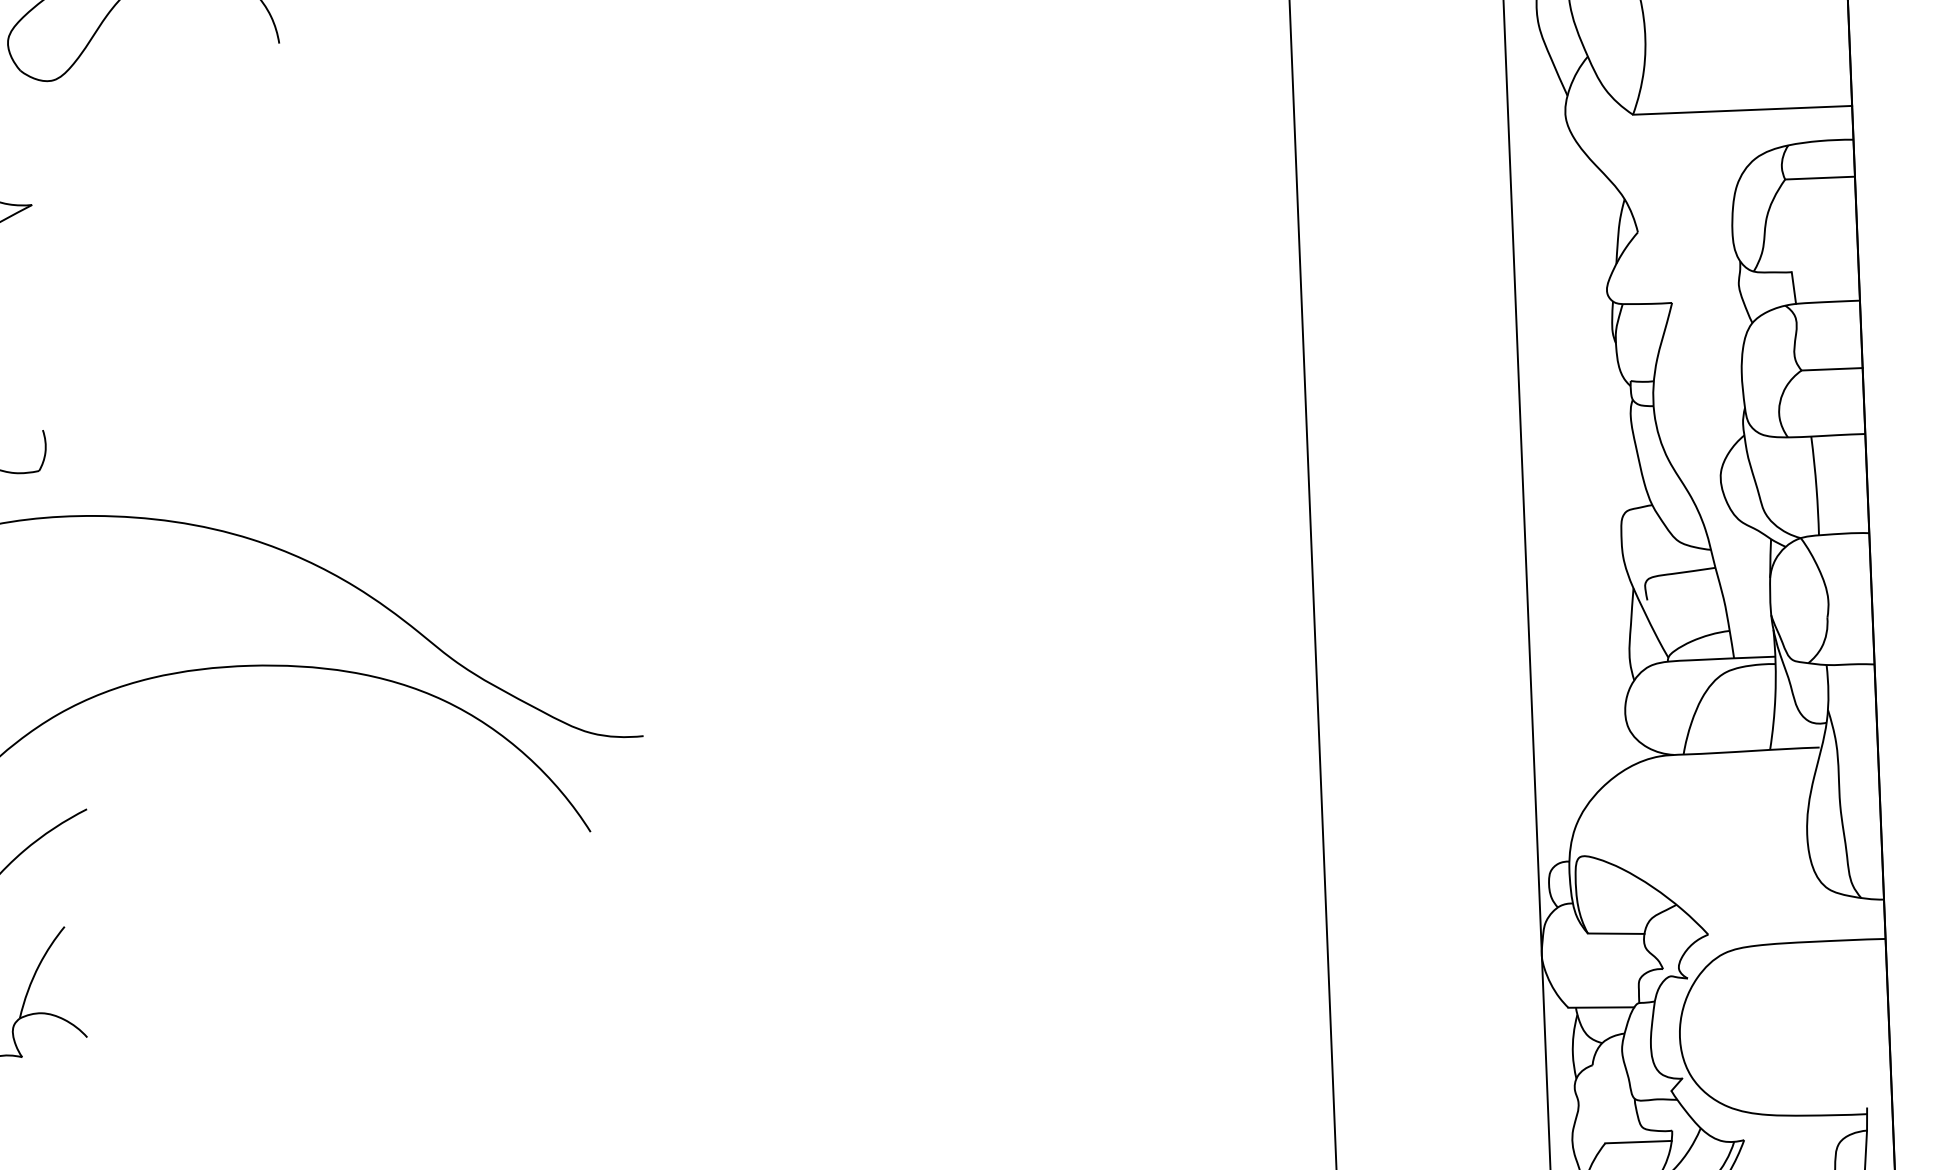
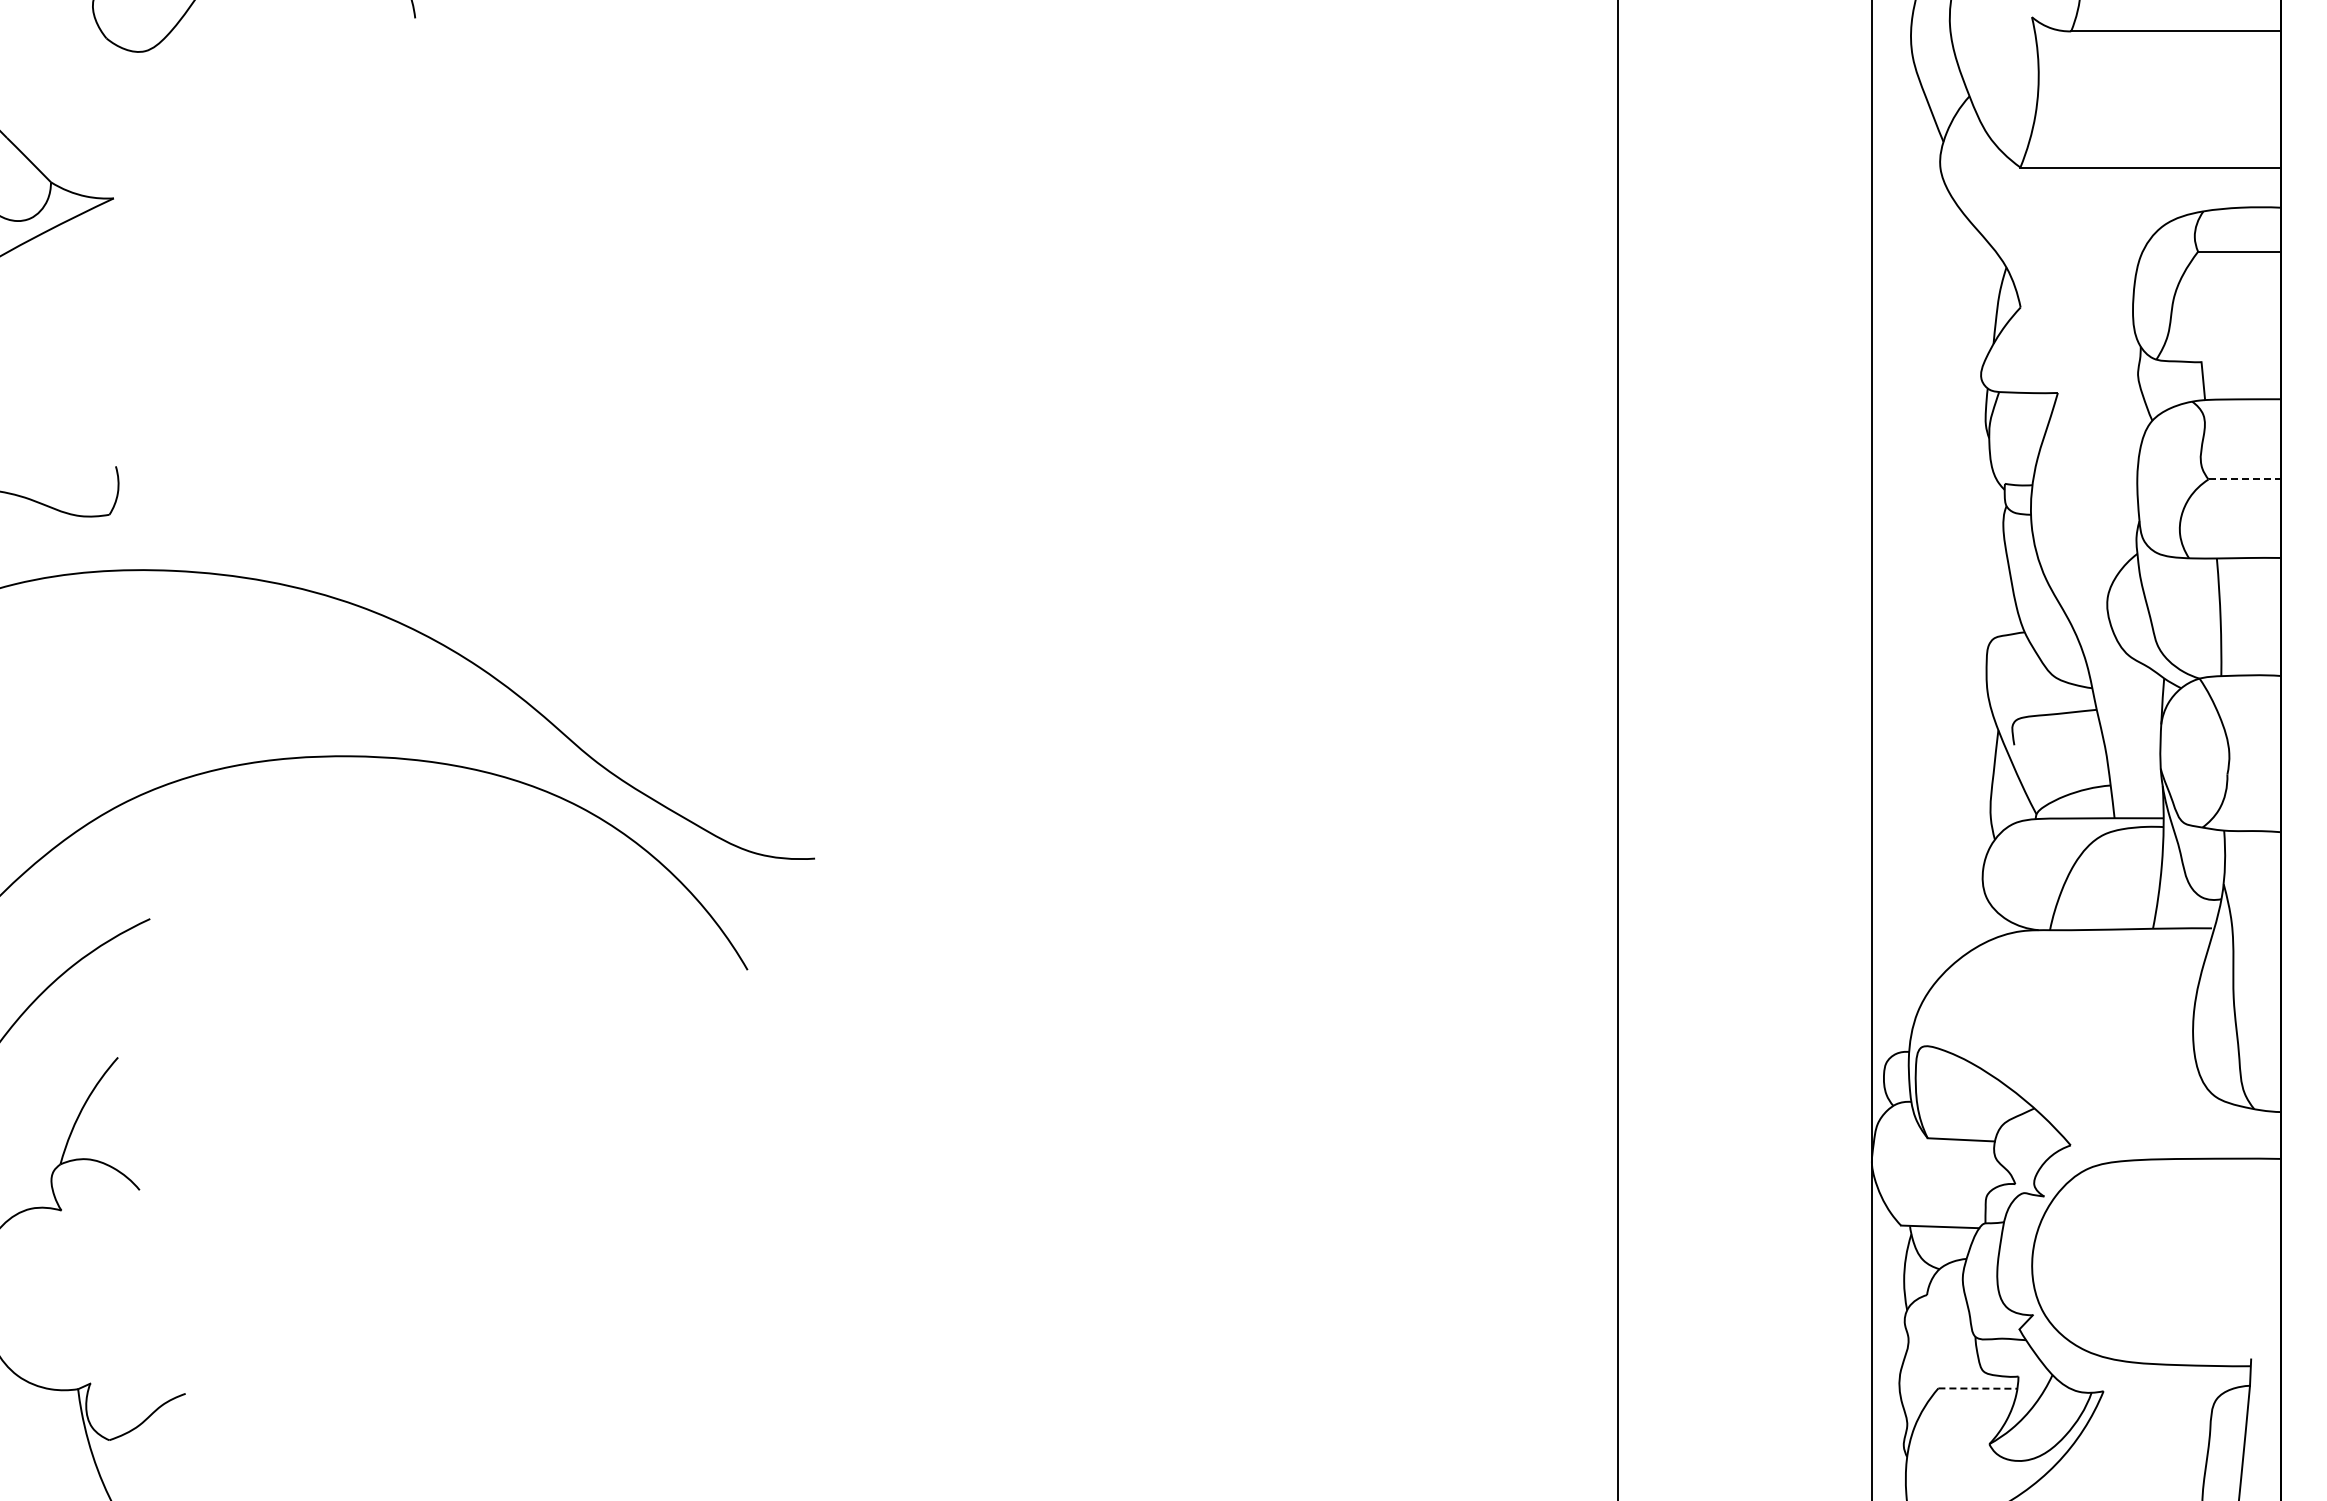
line: (1832, 369) -> (2245, 479), solid -> dashed
line: (1638, 1142) -> (1977, 1388), solid -> dashed

